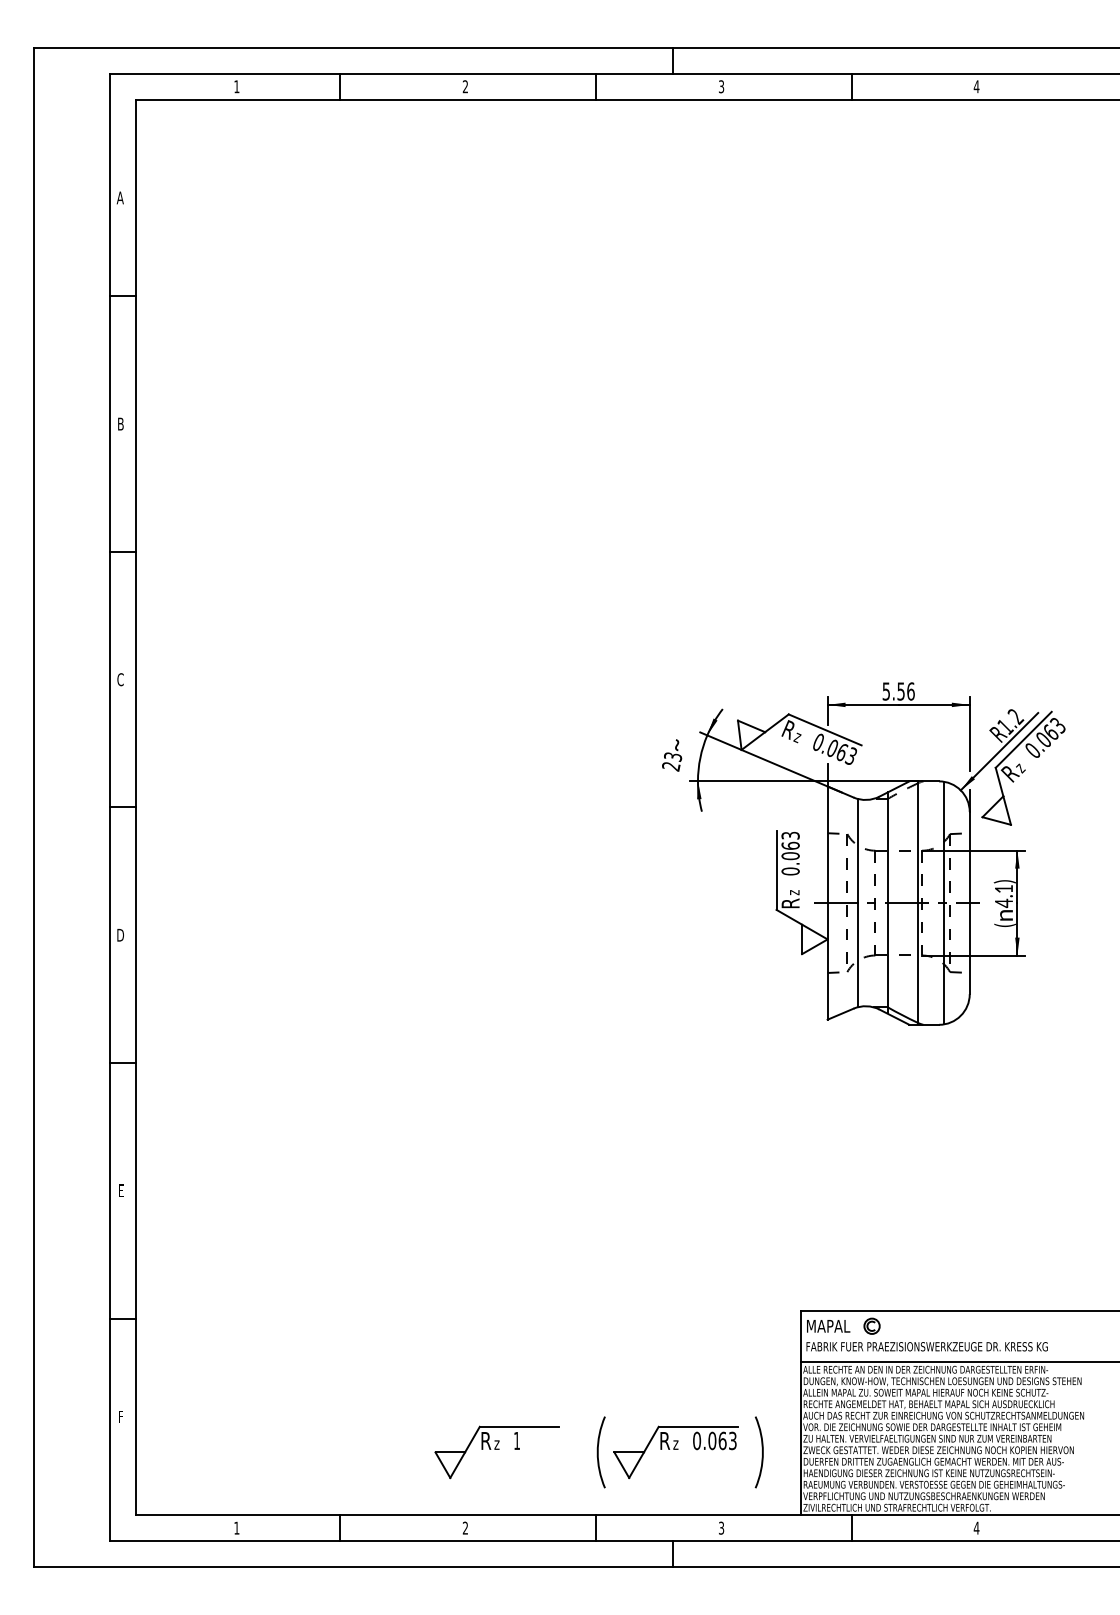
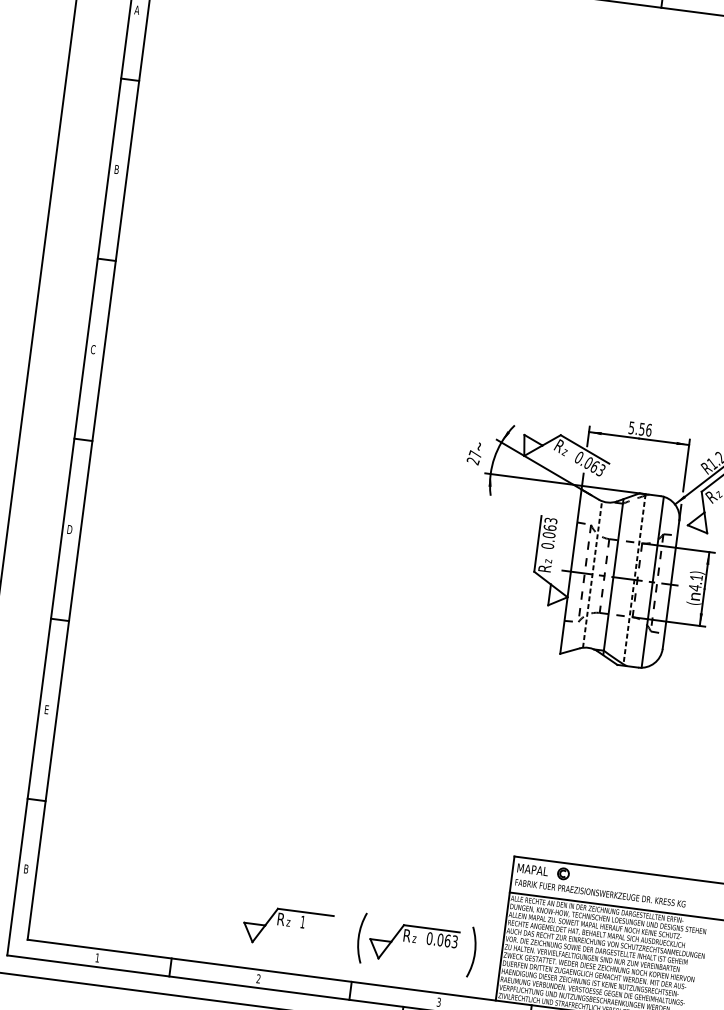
text: (672, 756) -> (475, 454), 23 -> 27
line: (858, 902) -> (592, 574), solid -> dashed
line: (917, 902) -> (634, 579), solid -> dashed
text: (121, 1416) -> (26, 868), F -> B

